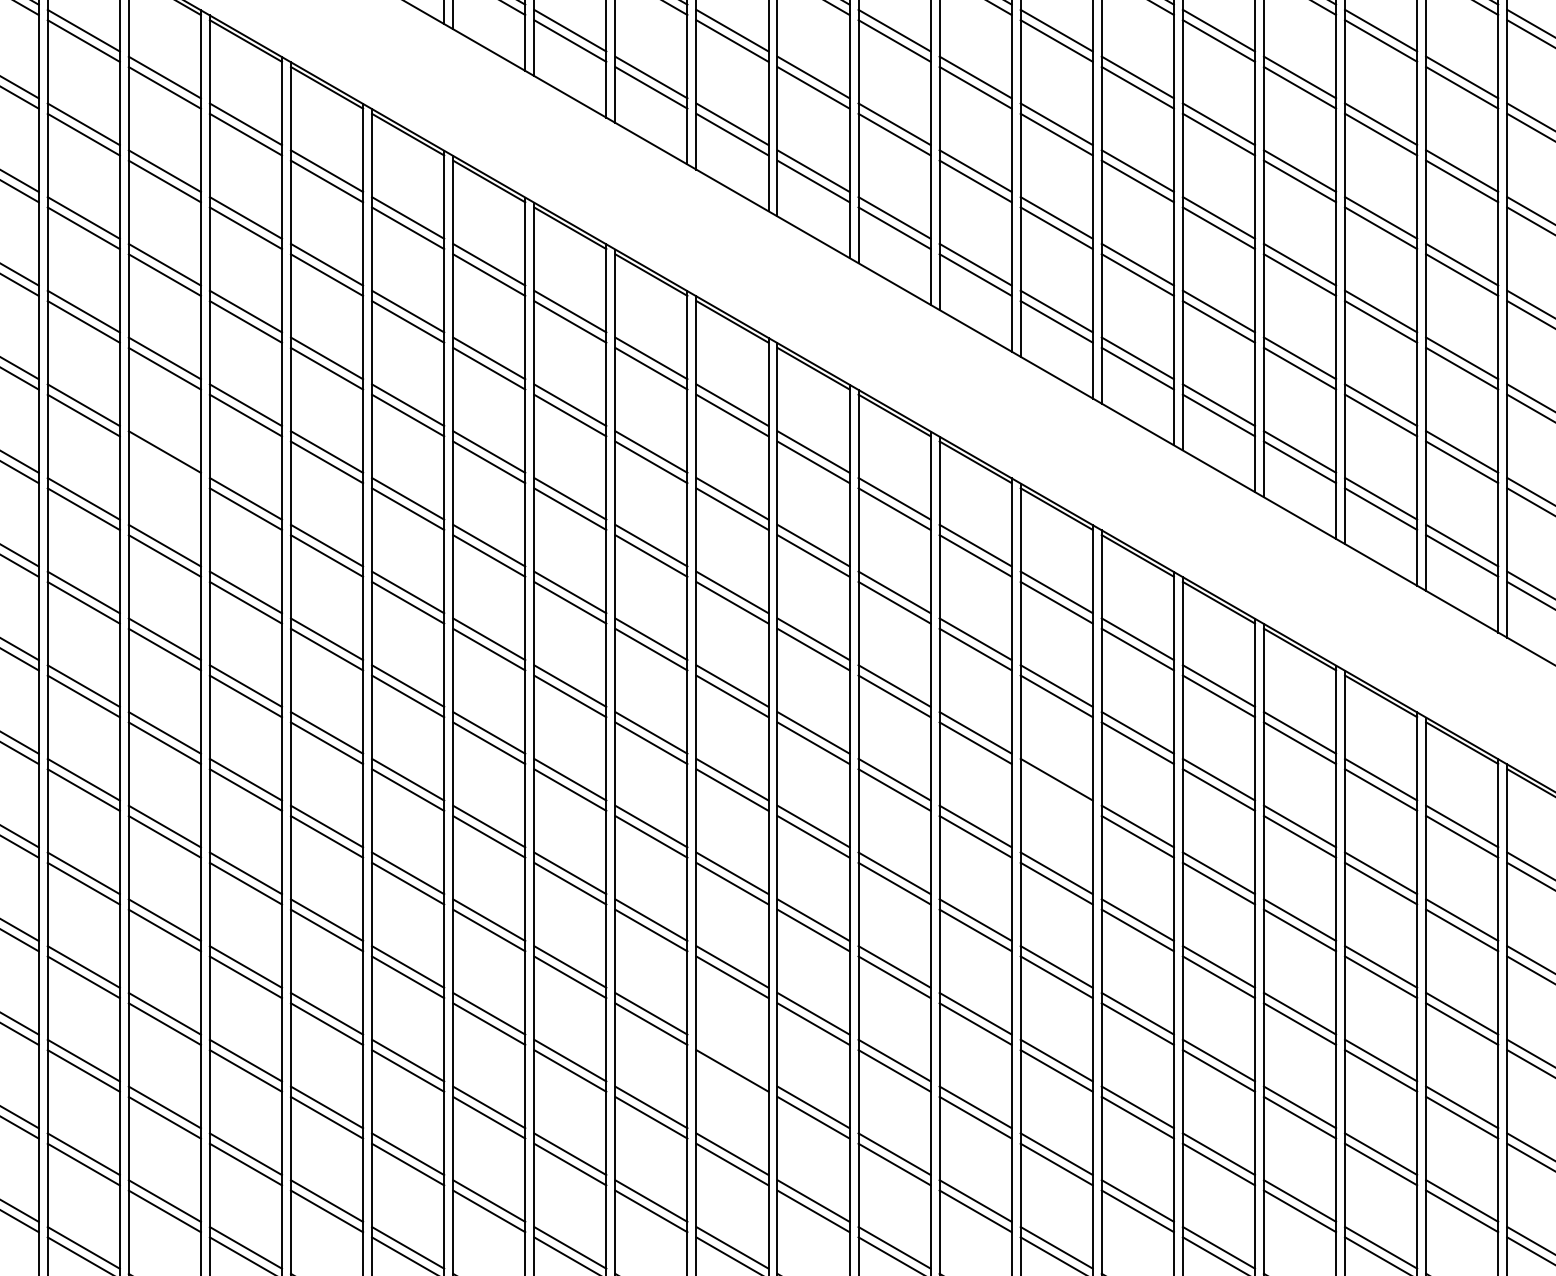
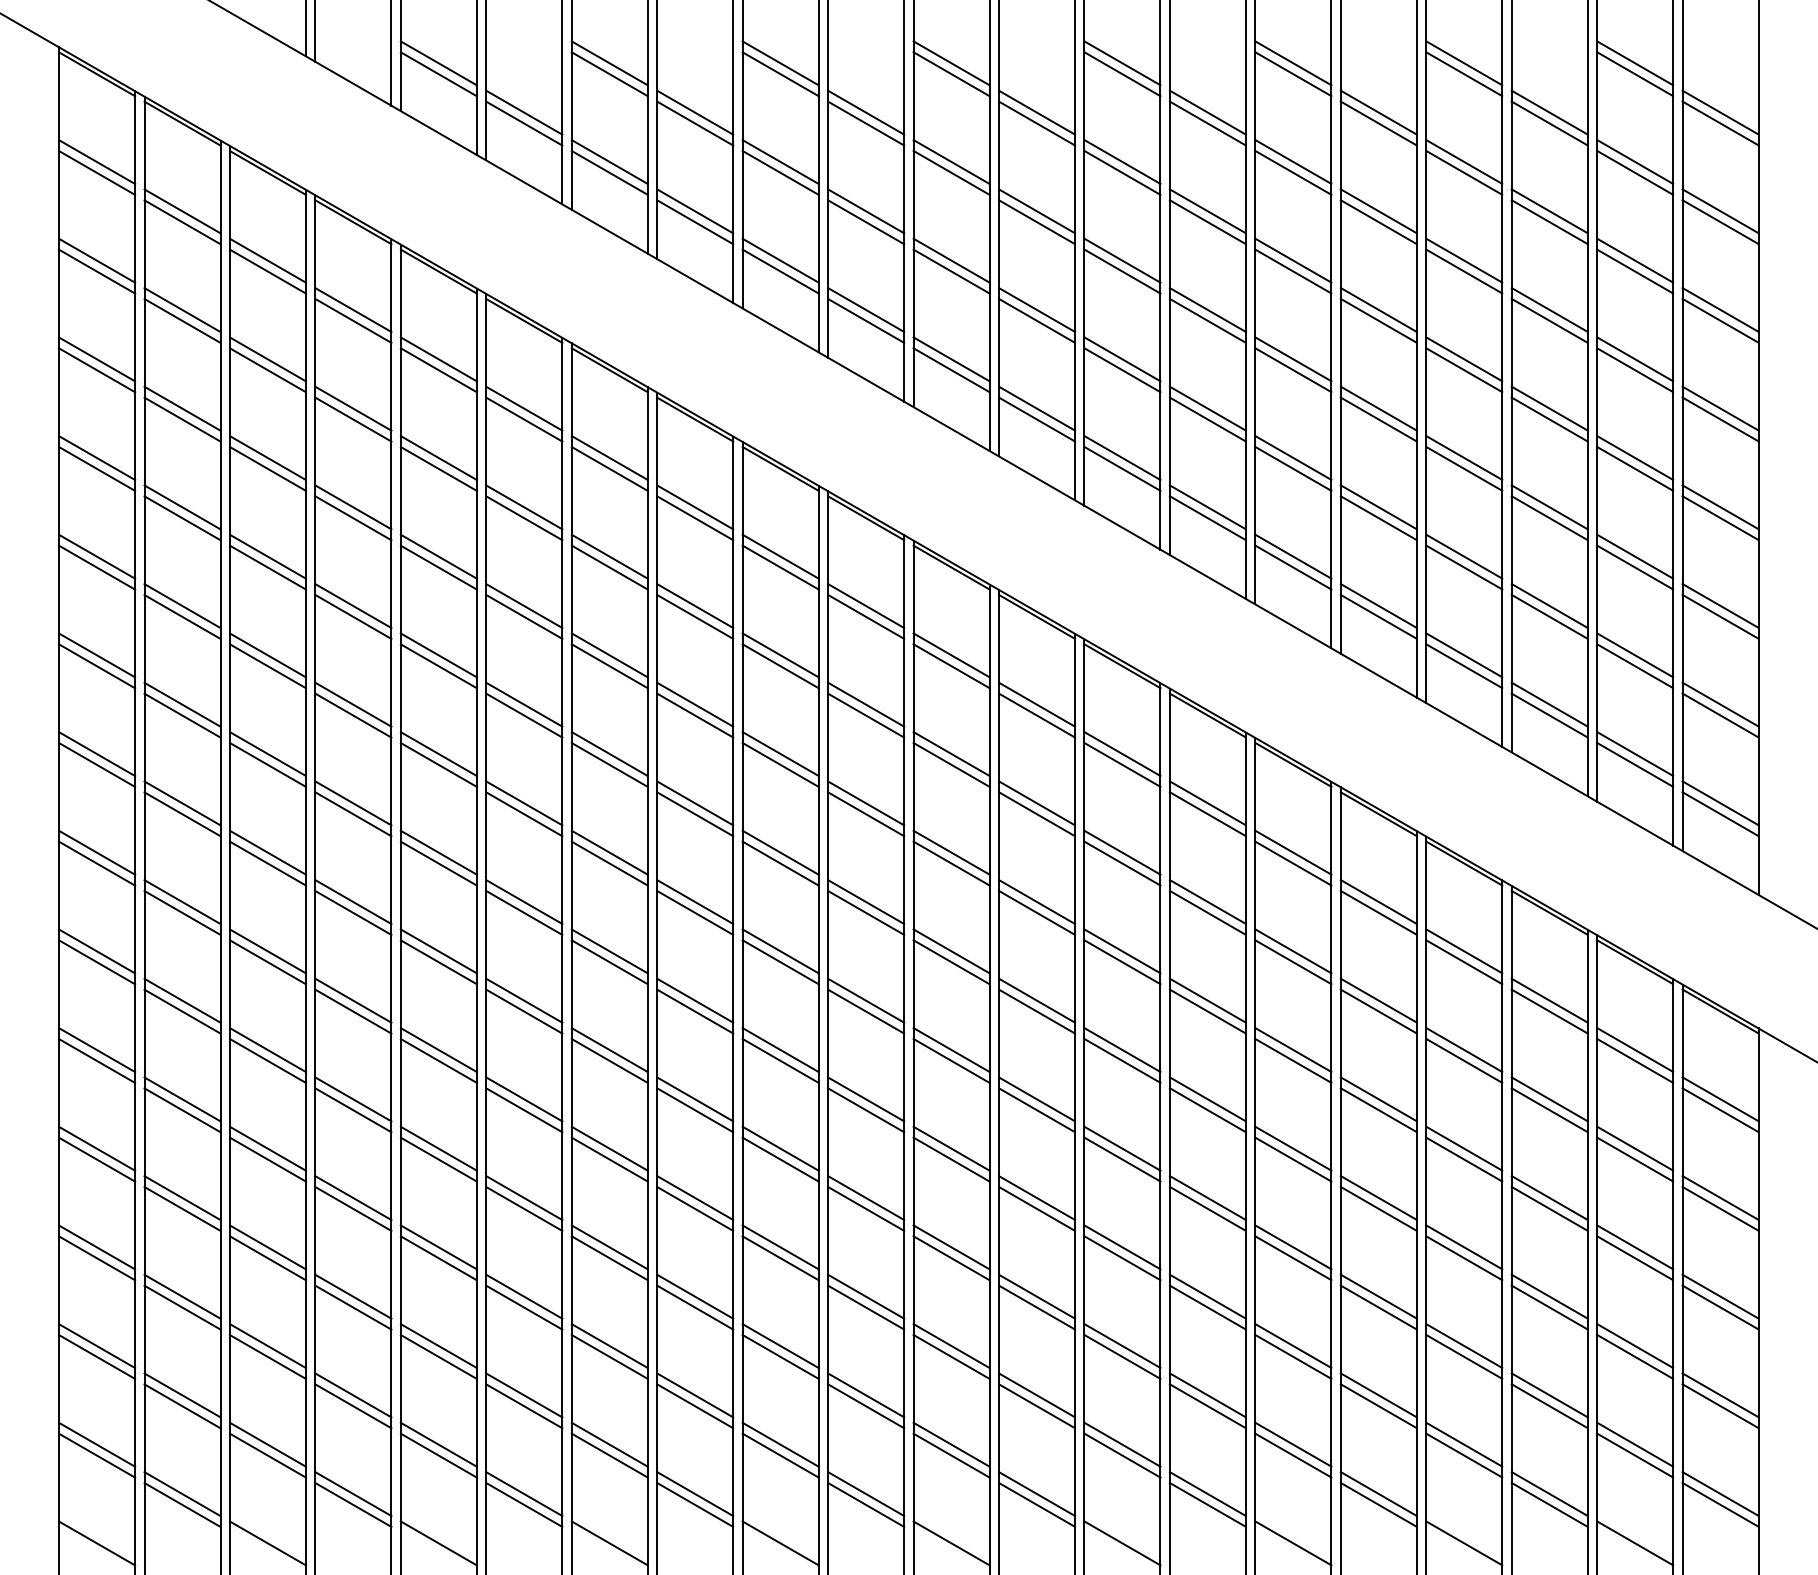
line: (165, 462) -> (268, 666), added
line: (1056, 789) -> (1207, 1011), added
line: (732, 1060) -> (866, 1296), added

